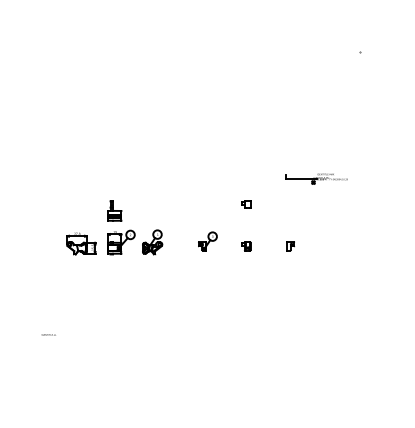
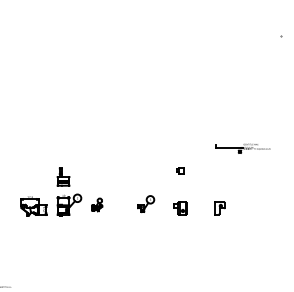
part: (152, 242) -> (97, 205), size x0.6
part: (246, 246) -> (180, 208), size x1.6
part: (290, 246) -> (219, 208), size x1.6

